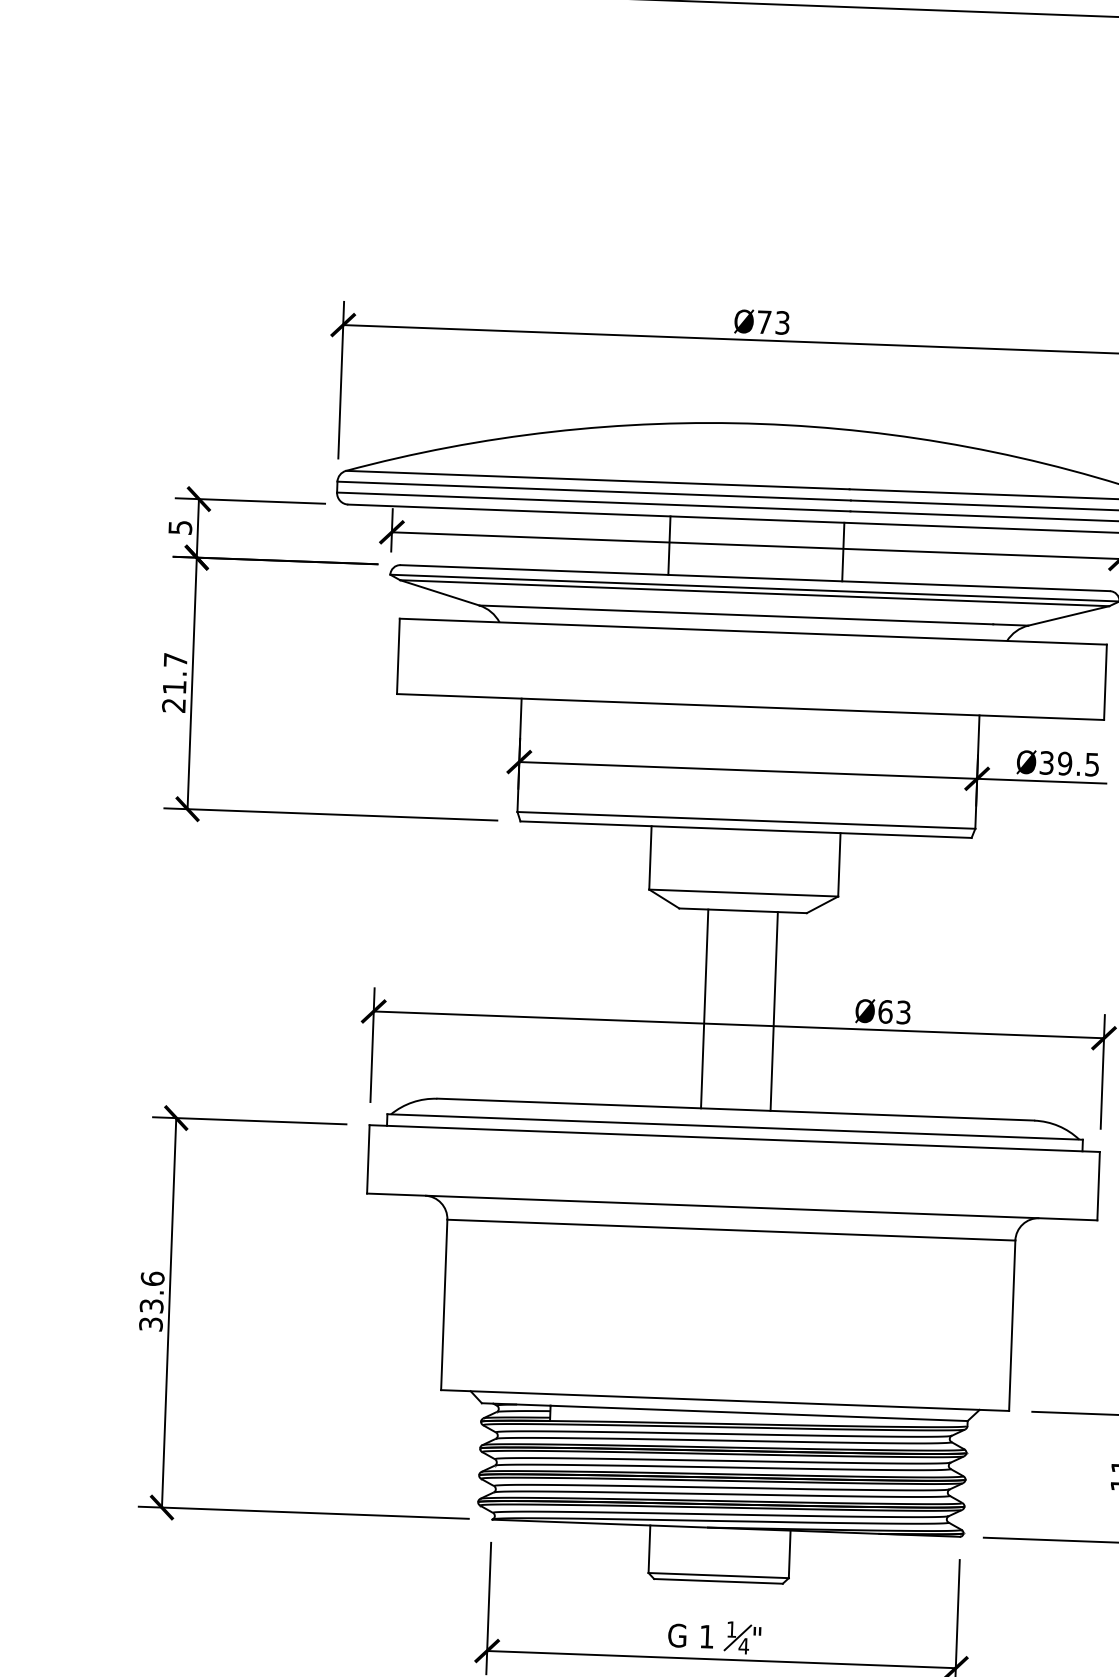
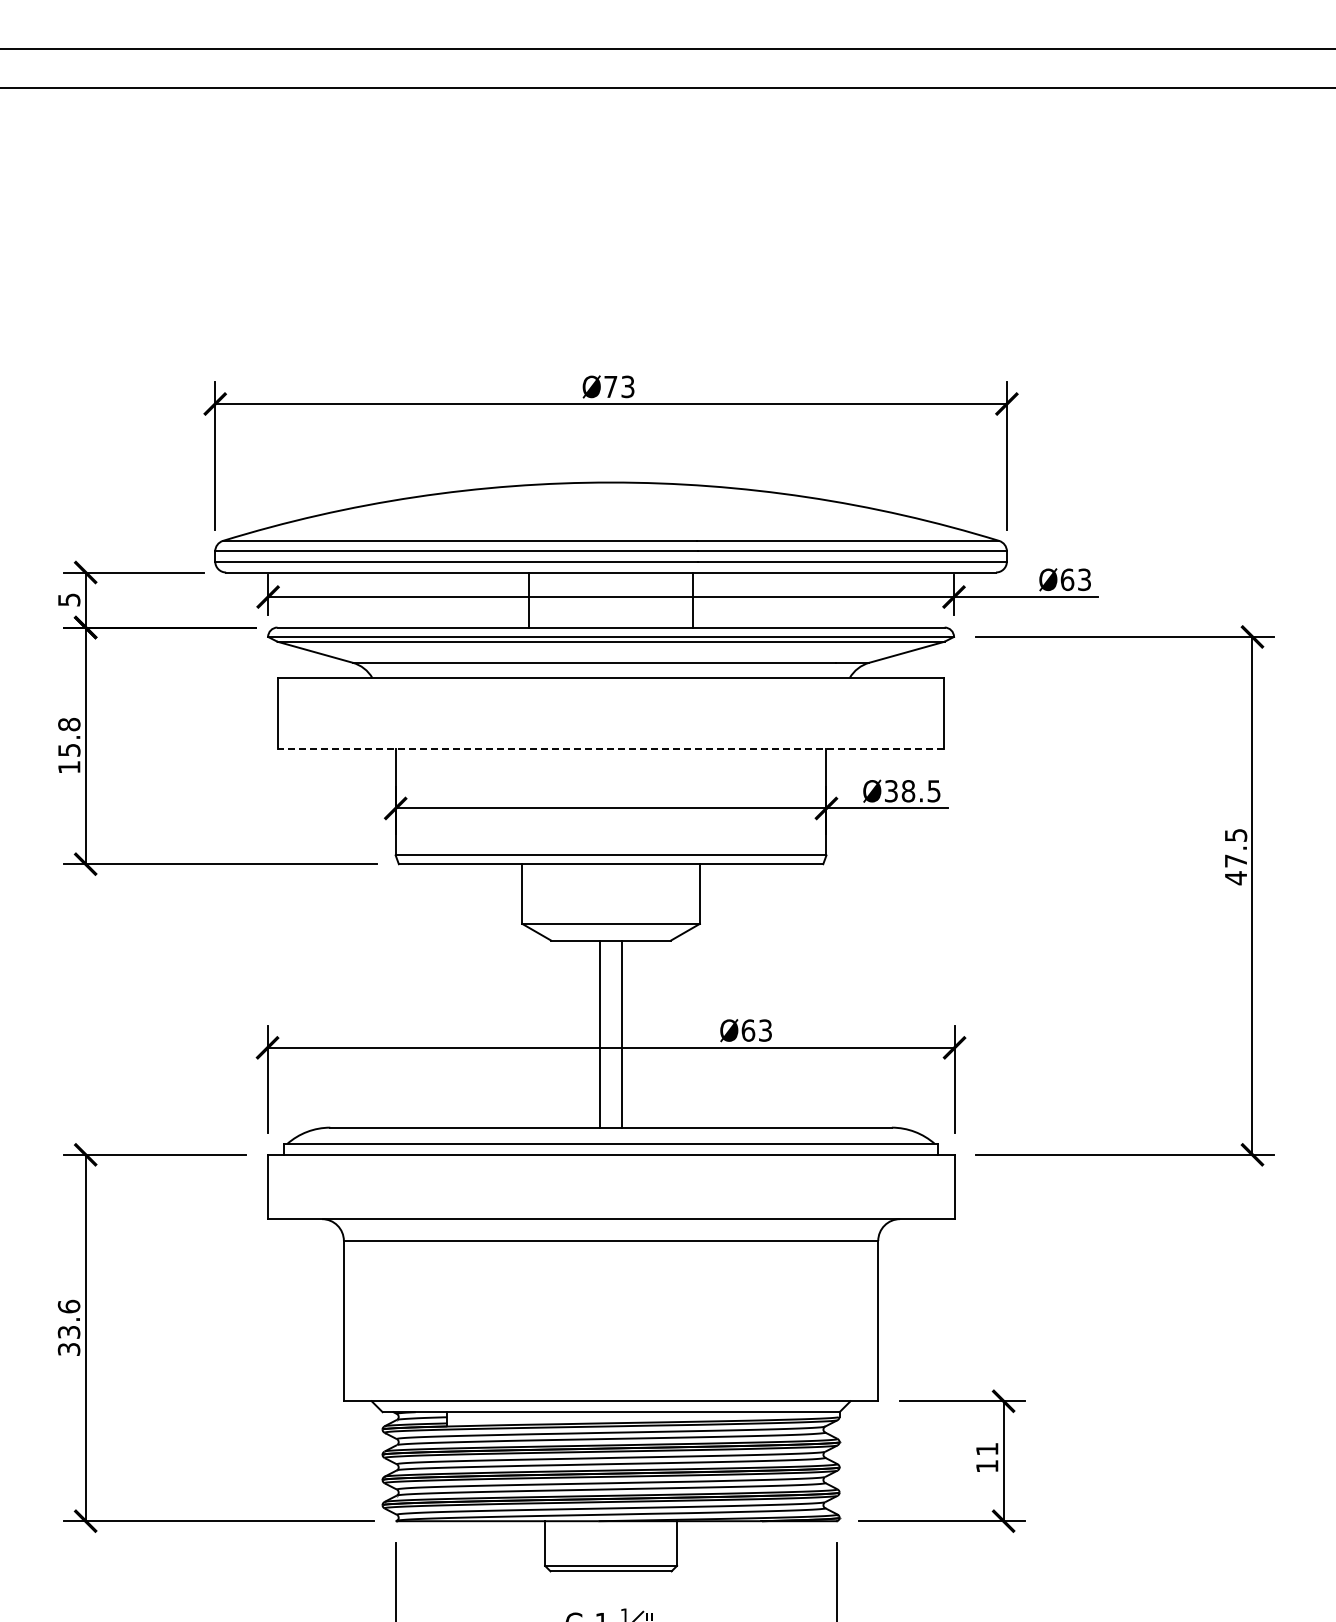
text: (174, 682) -> (69, 745), 21.7 -> 15.8
line: (751, 706) -> (611, 748), solid -> dashed
text: (1065, 763) -> (908, 791), Ø39.5 -> Ø38.5
line: (704, 1008) -> (622, 1033), moved
line: (773, 1010) -> (599, 1033), moved

